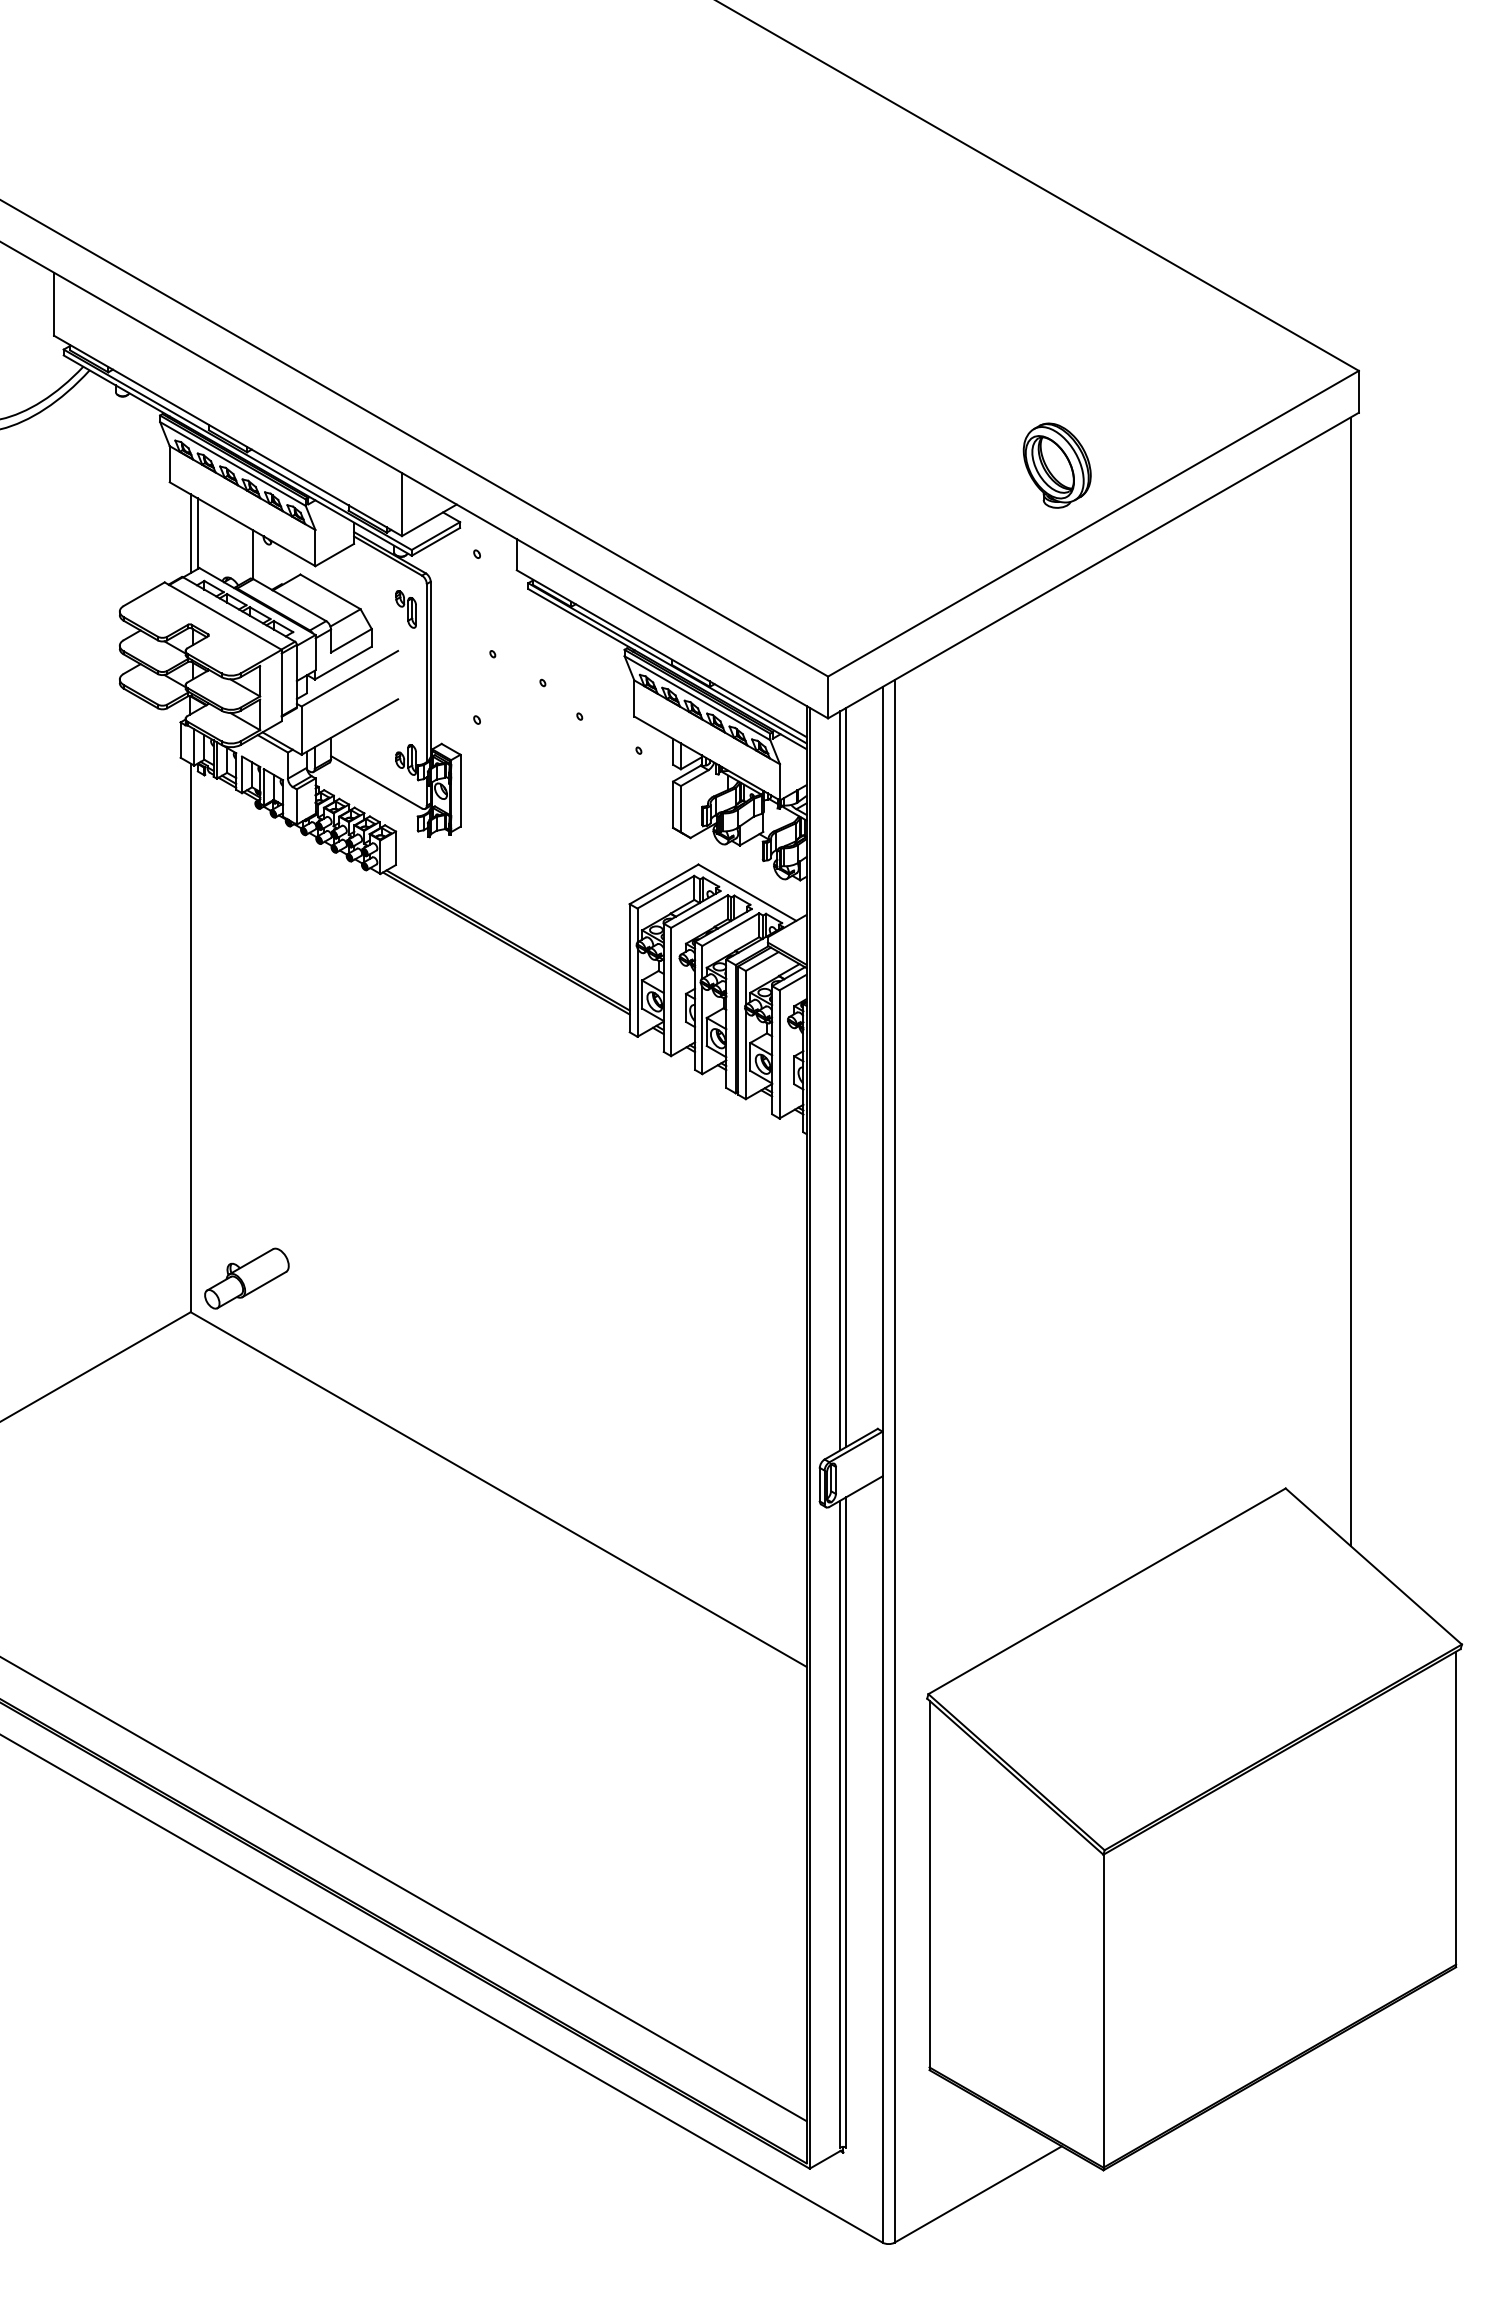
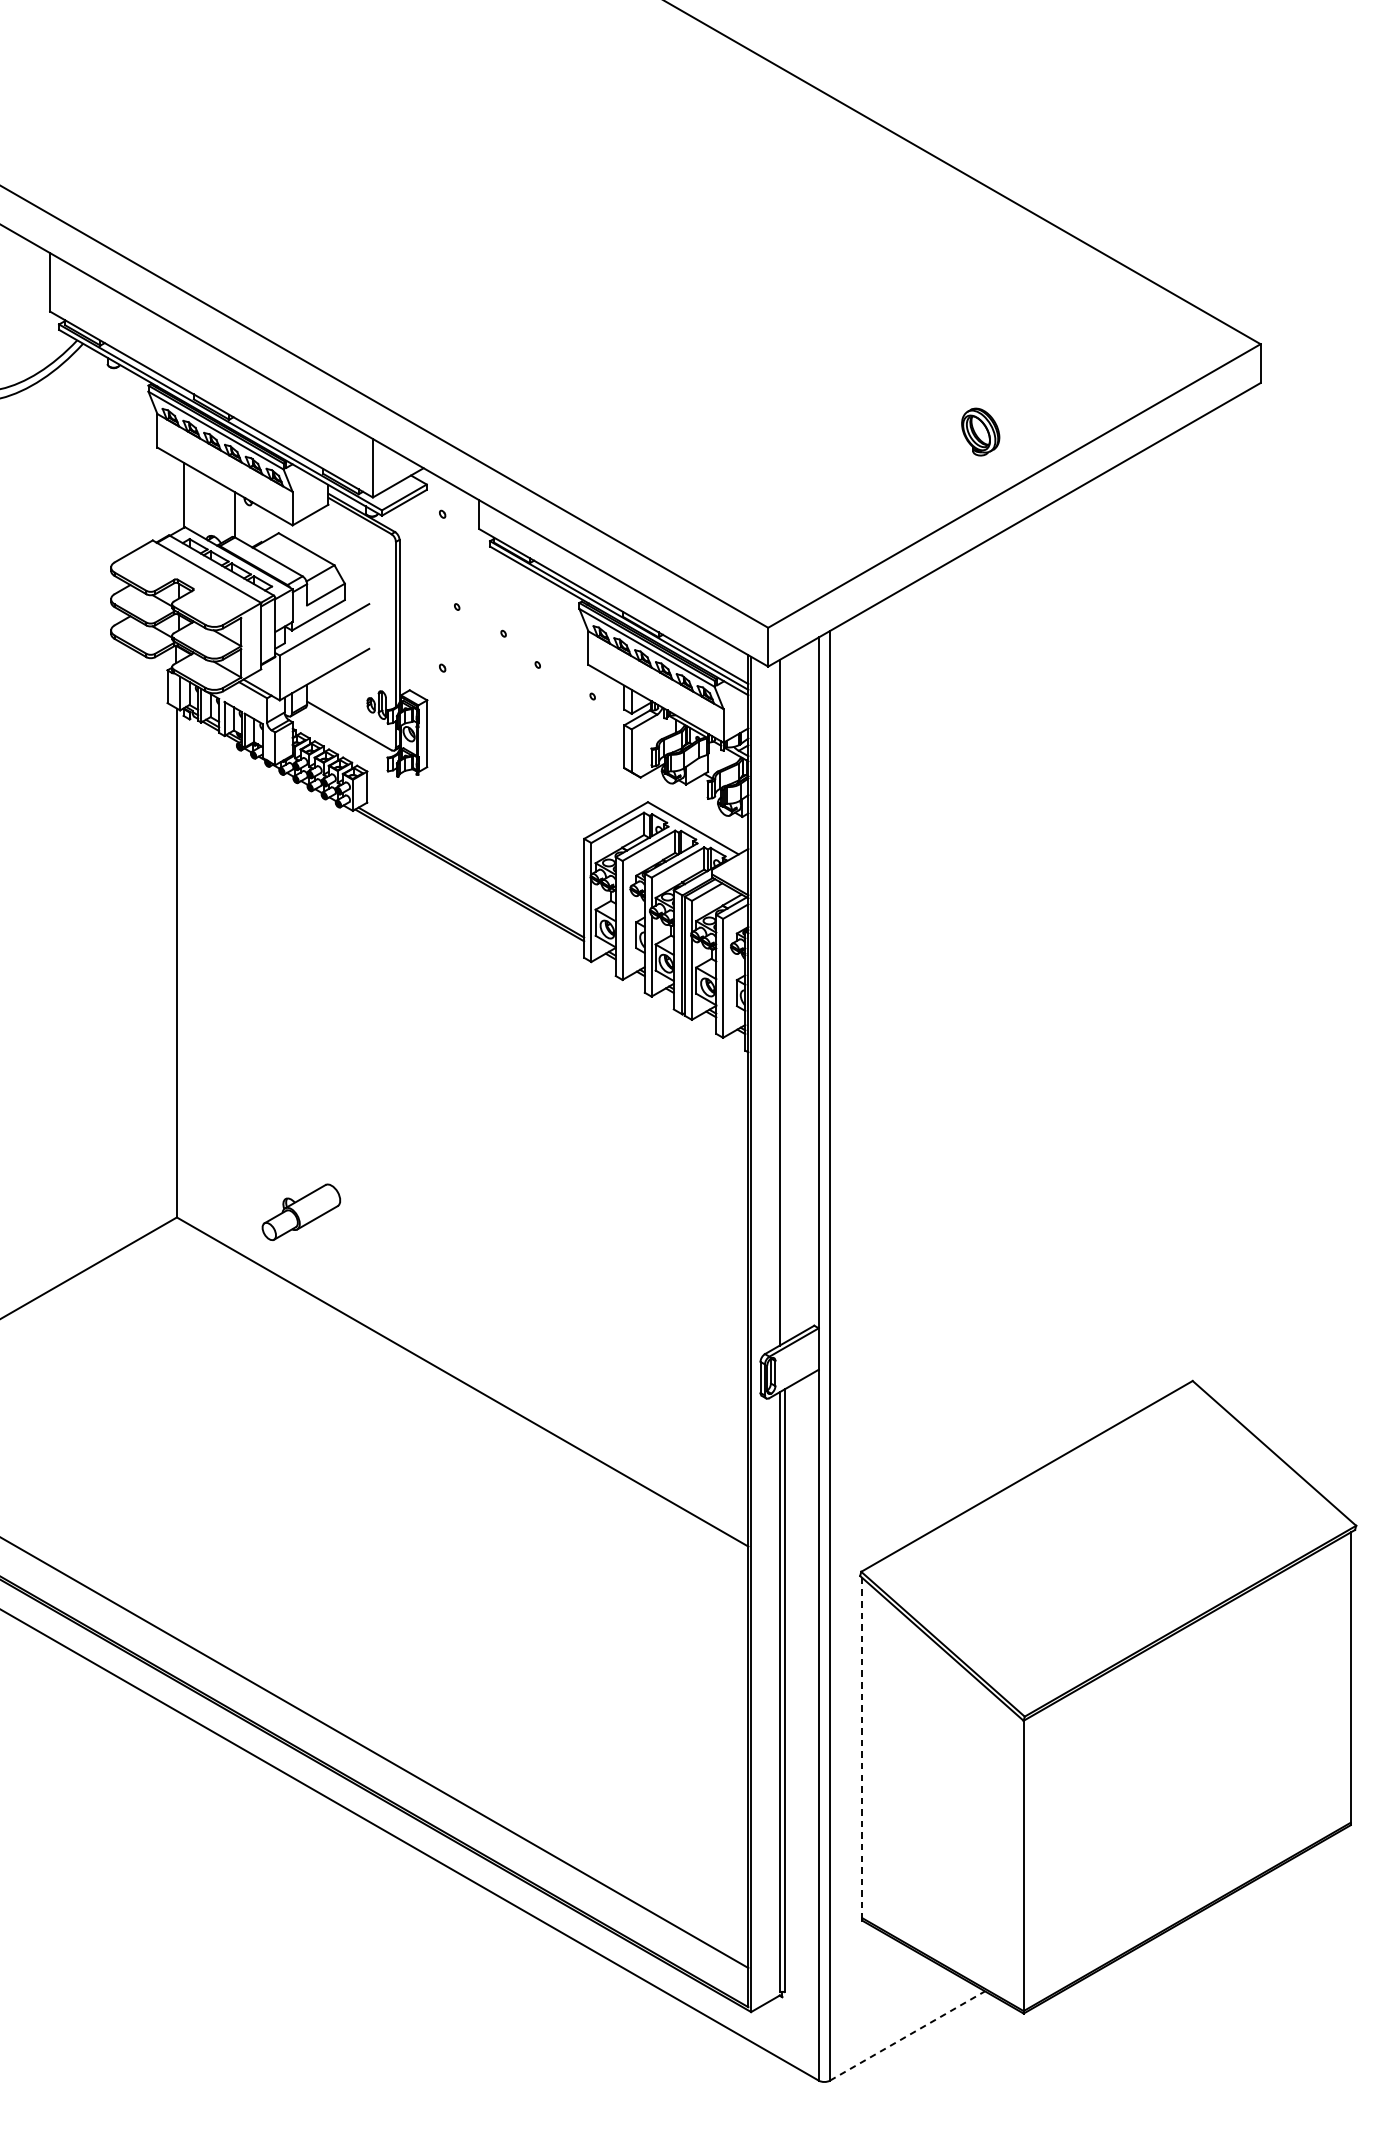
part: (1056, 465) -> (980, 431), size x0.6
line: (190, 533) -> (176, 495), removed
part: (405, 609) -> (376, 565), removed
line: (1350, 981) -> (1252, 910), removed
line: (846, 1076) -> (785, 998), removed
part: (246, 1278) -> (301, 1212), moved
line: (929, 1885) -> (862, 1749), solid -> dashed
line: (978, 2194) -> (907, 2035), solid -> dashed

